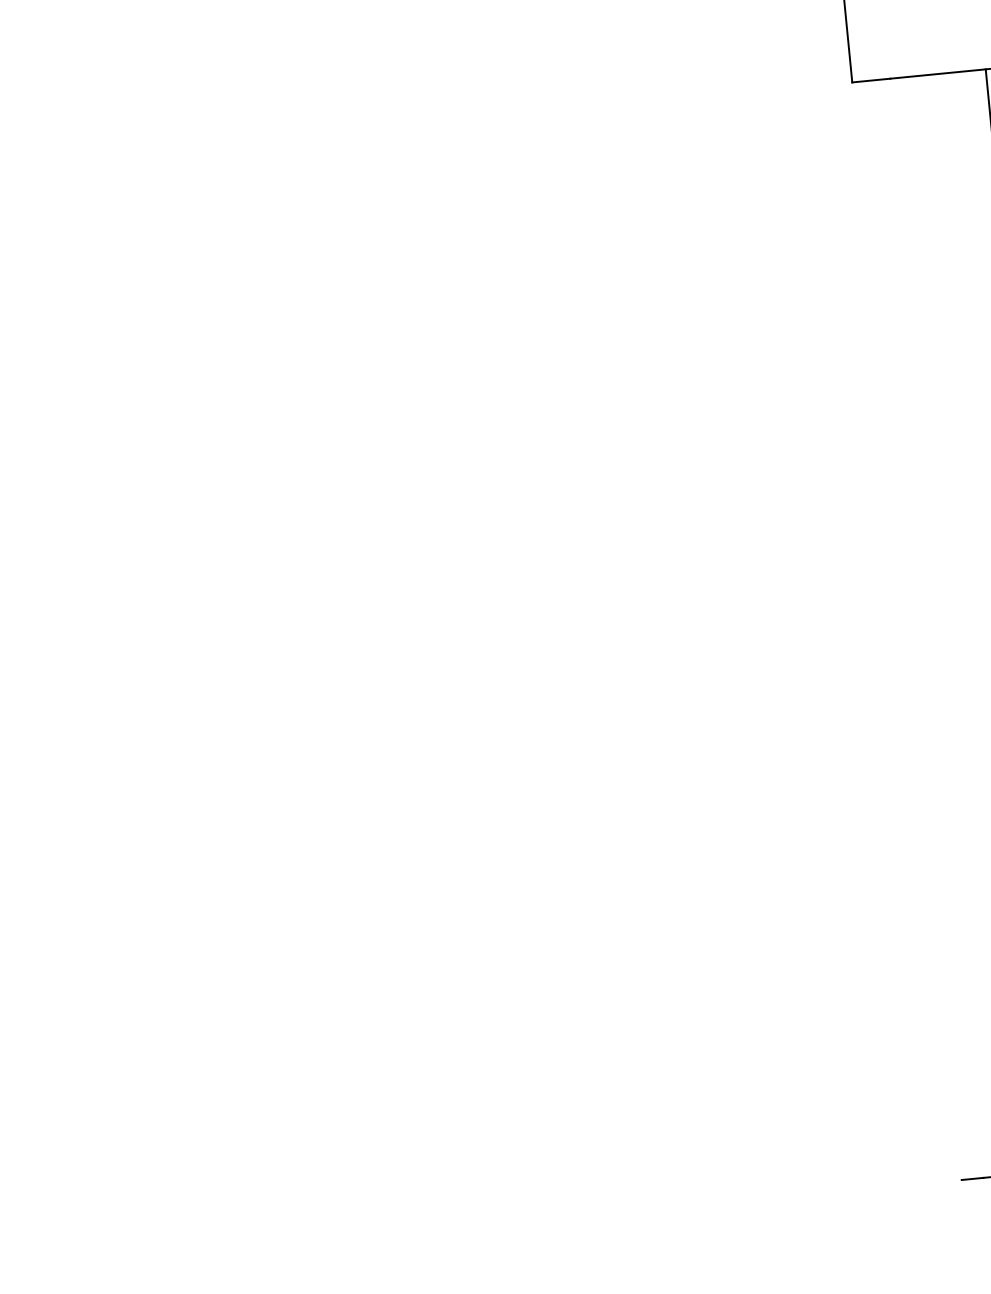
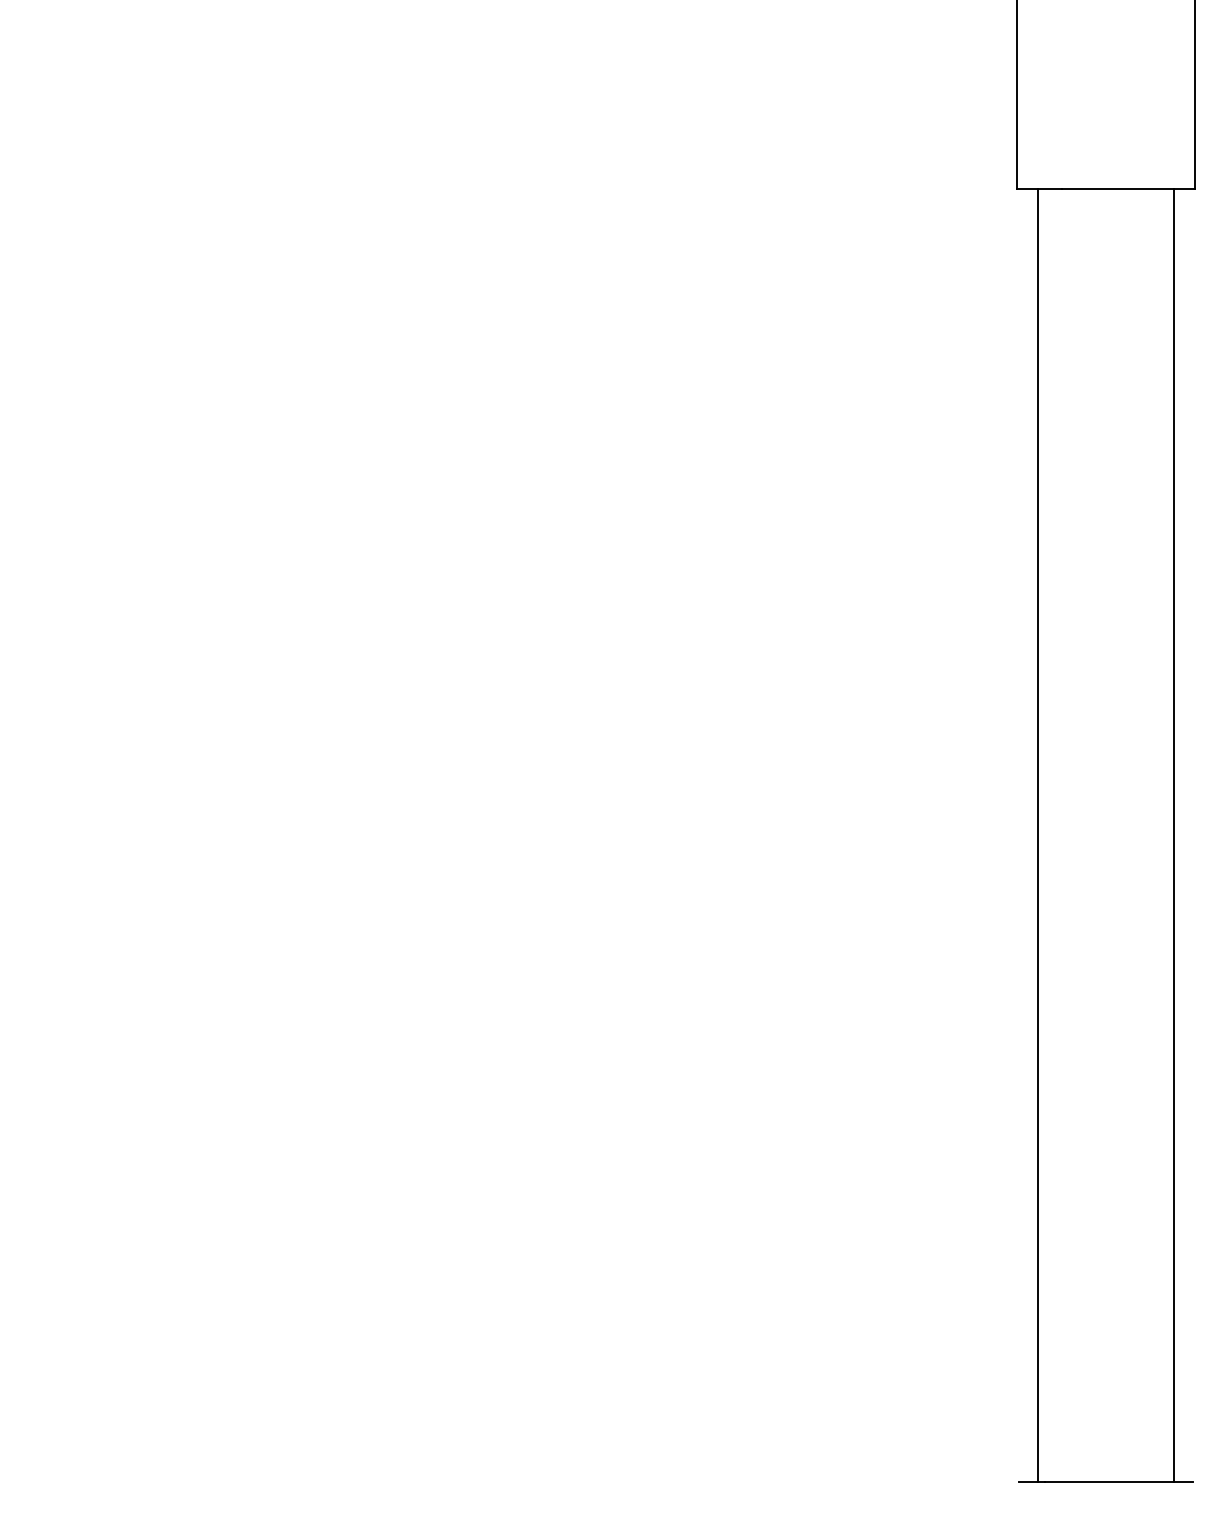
line: (924, 628) -> (1038, 834), added

